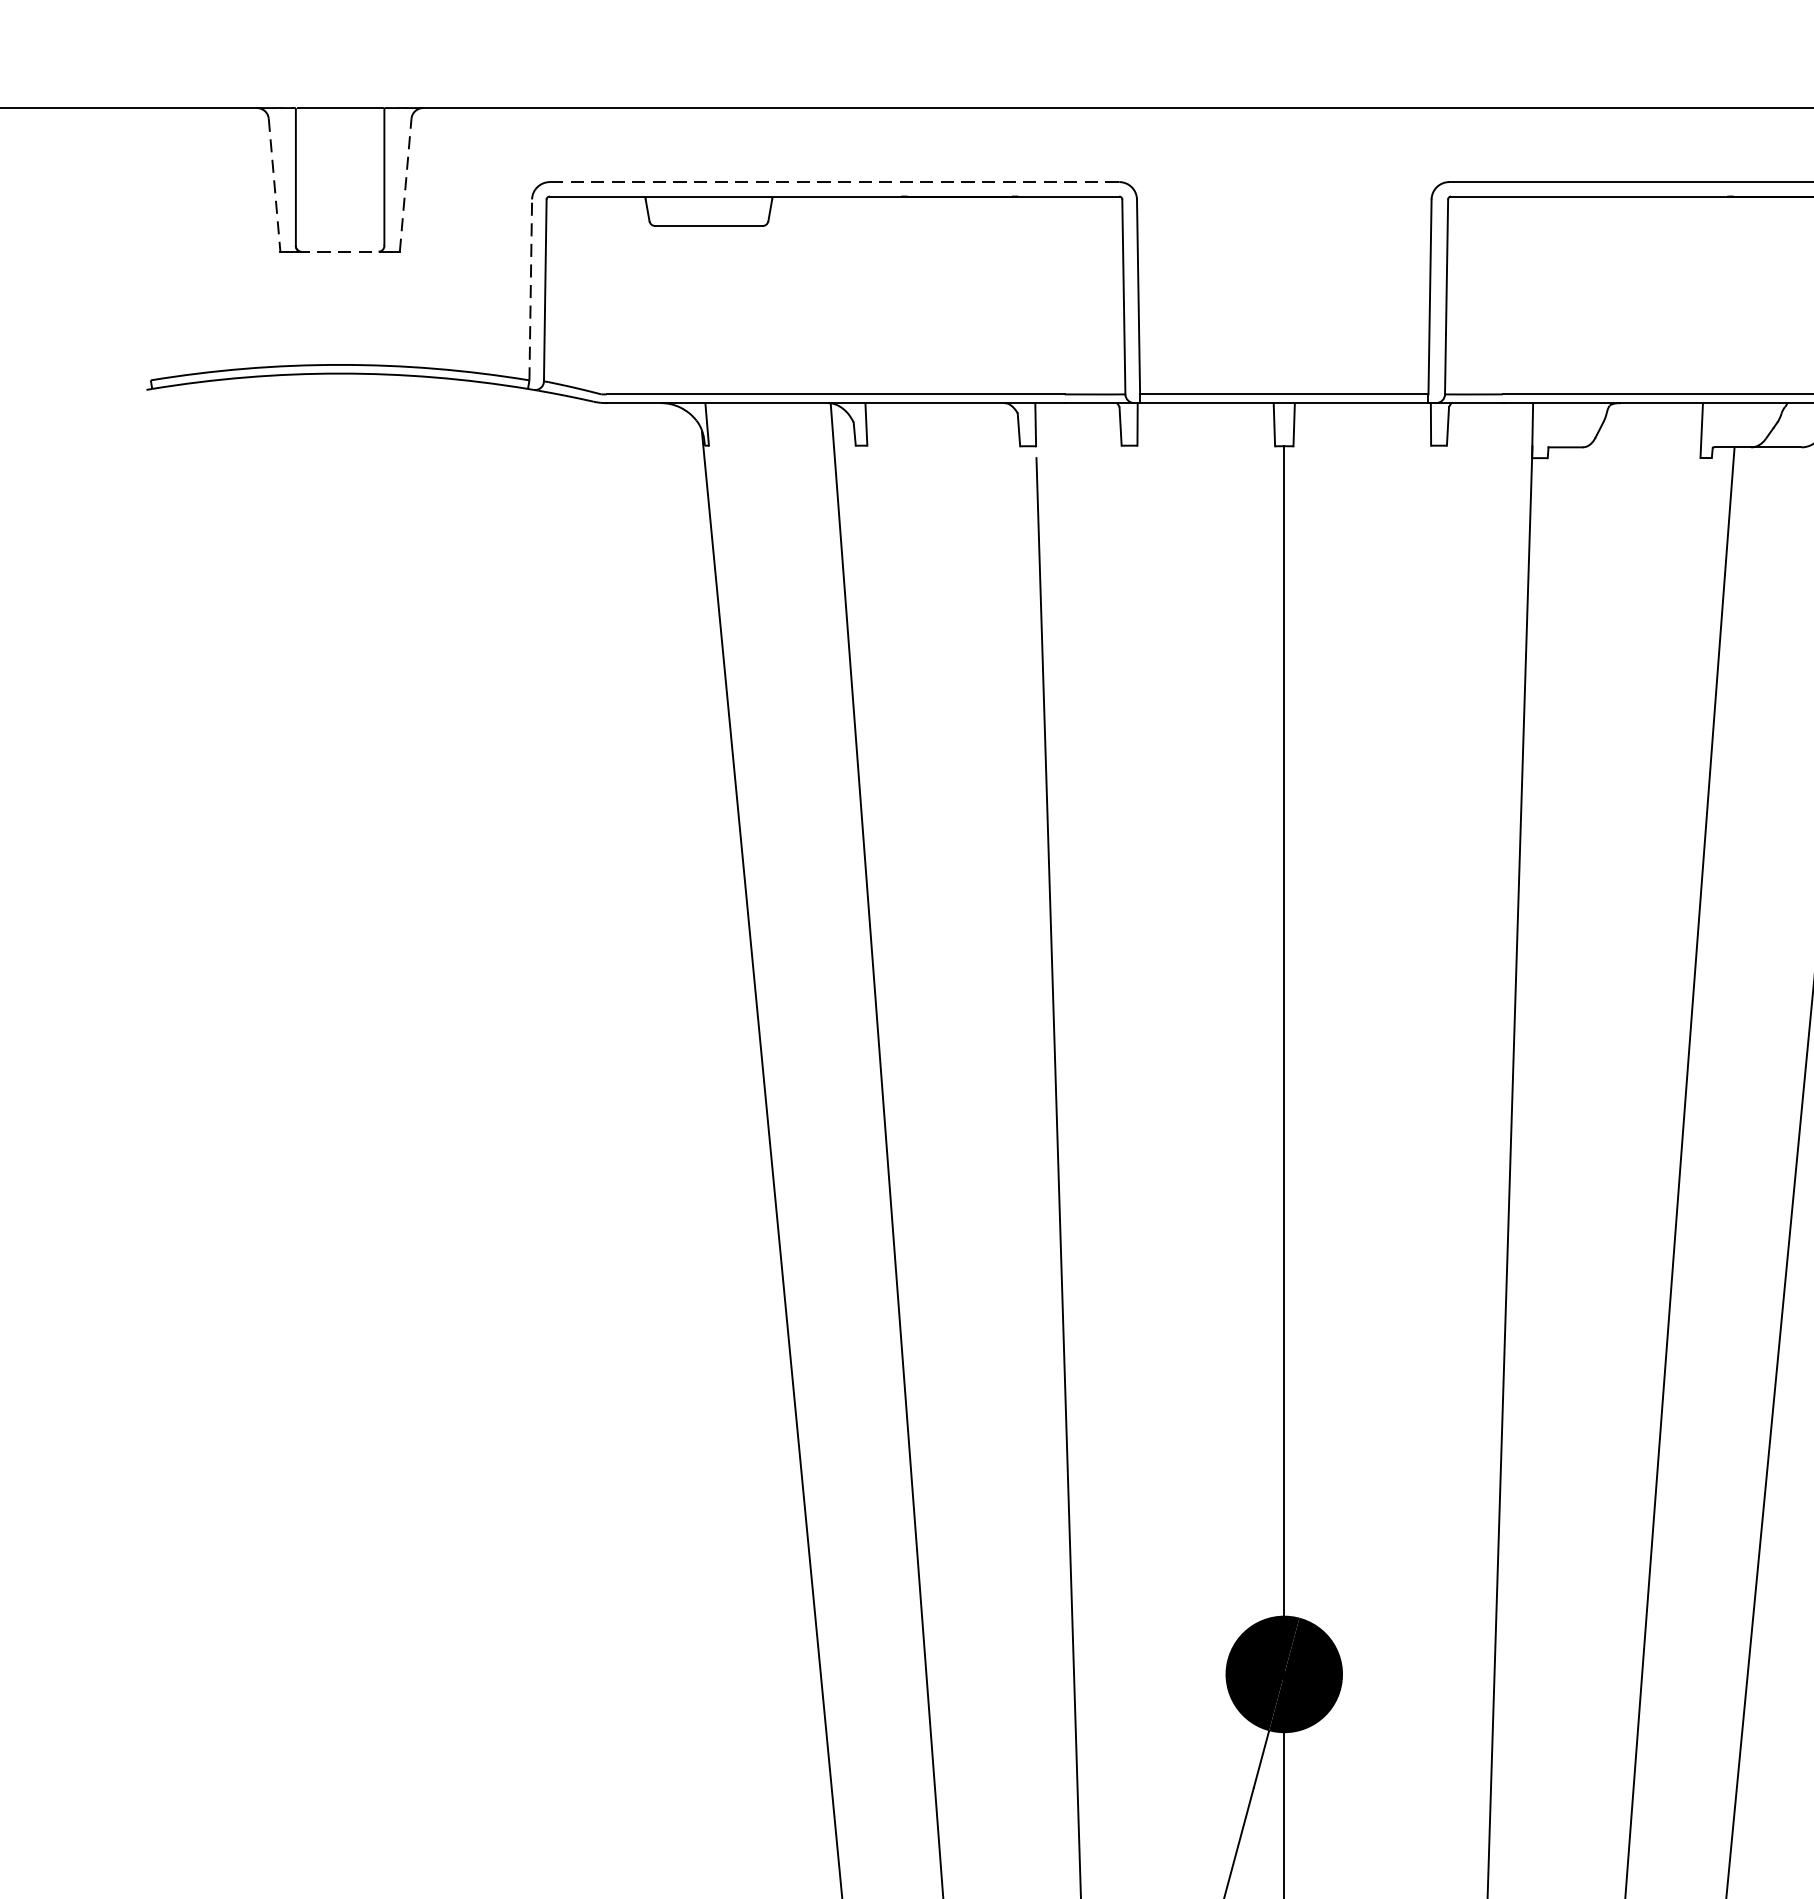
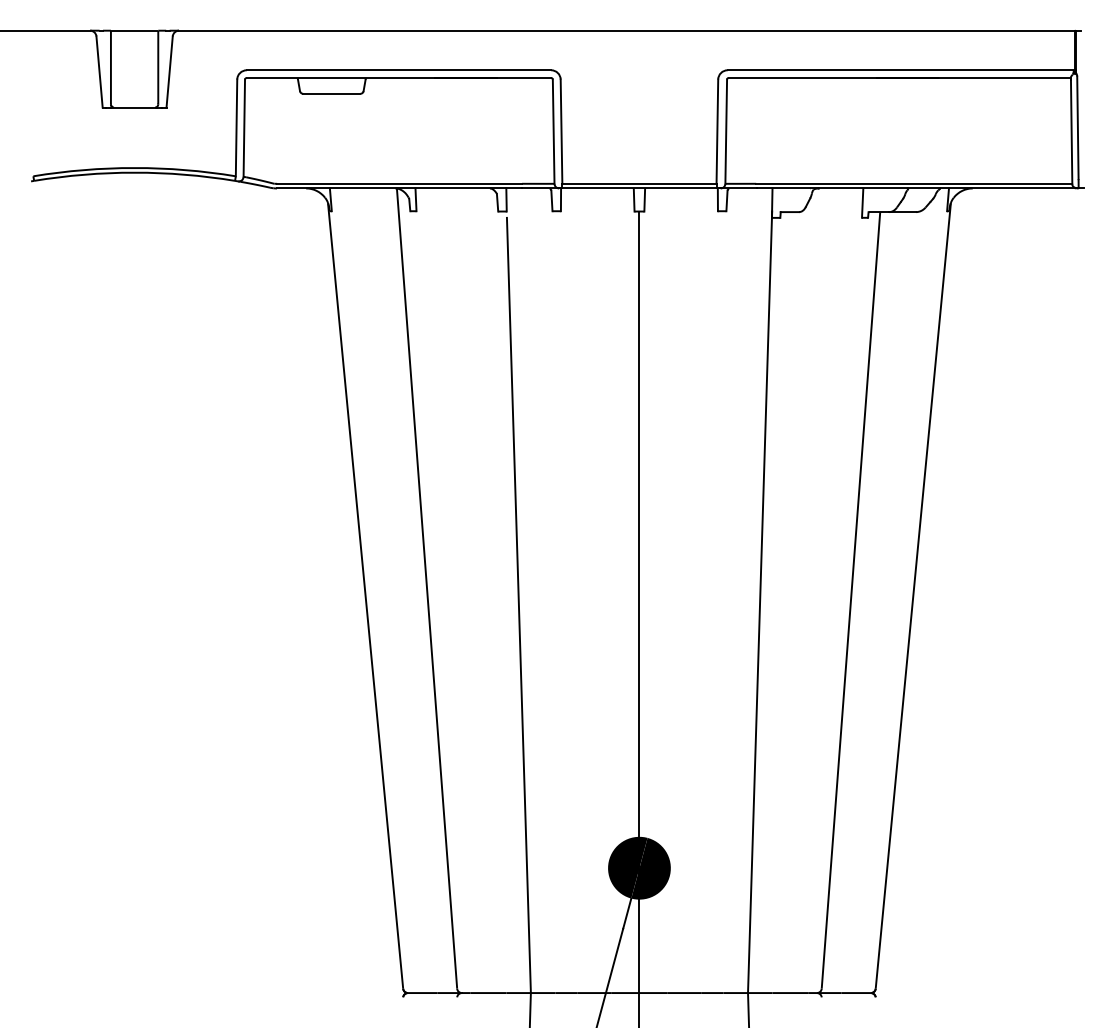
line: (835, 182) -> (399, 70), dashed -> solid
line: (274, 184) -> (99, 71), dashed -> solid
line: (405, 184) -> (169, 71), dashed -> solid
line: (339, 251) -> (134, 107), dashed -> solid
line: (530, 289) -> (236, 127), dashed -> solid

